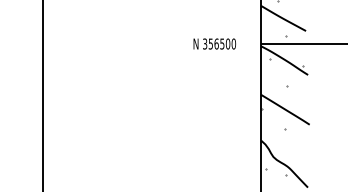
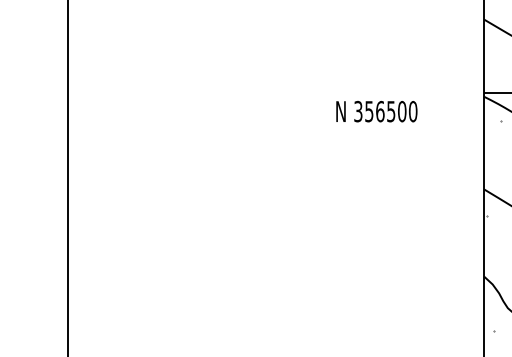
text: (214, 43) -> (376, 110), moved

